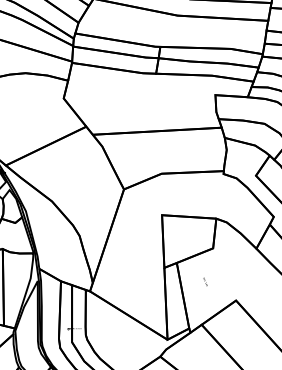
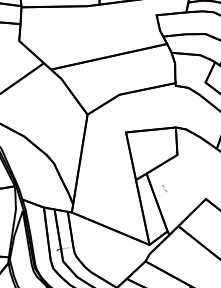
text: (205, 281) -> (164, 188), moved

